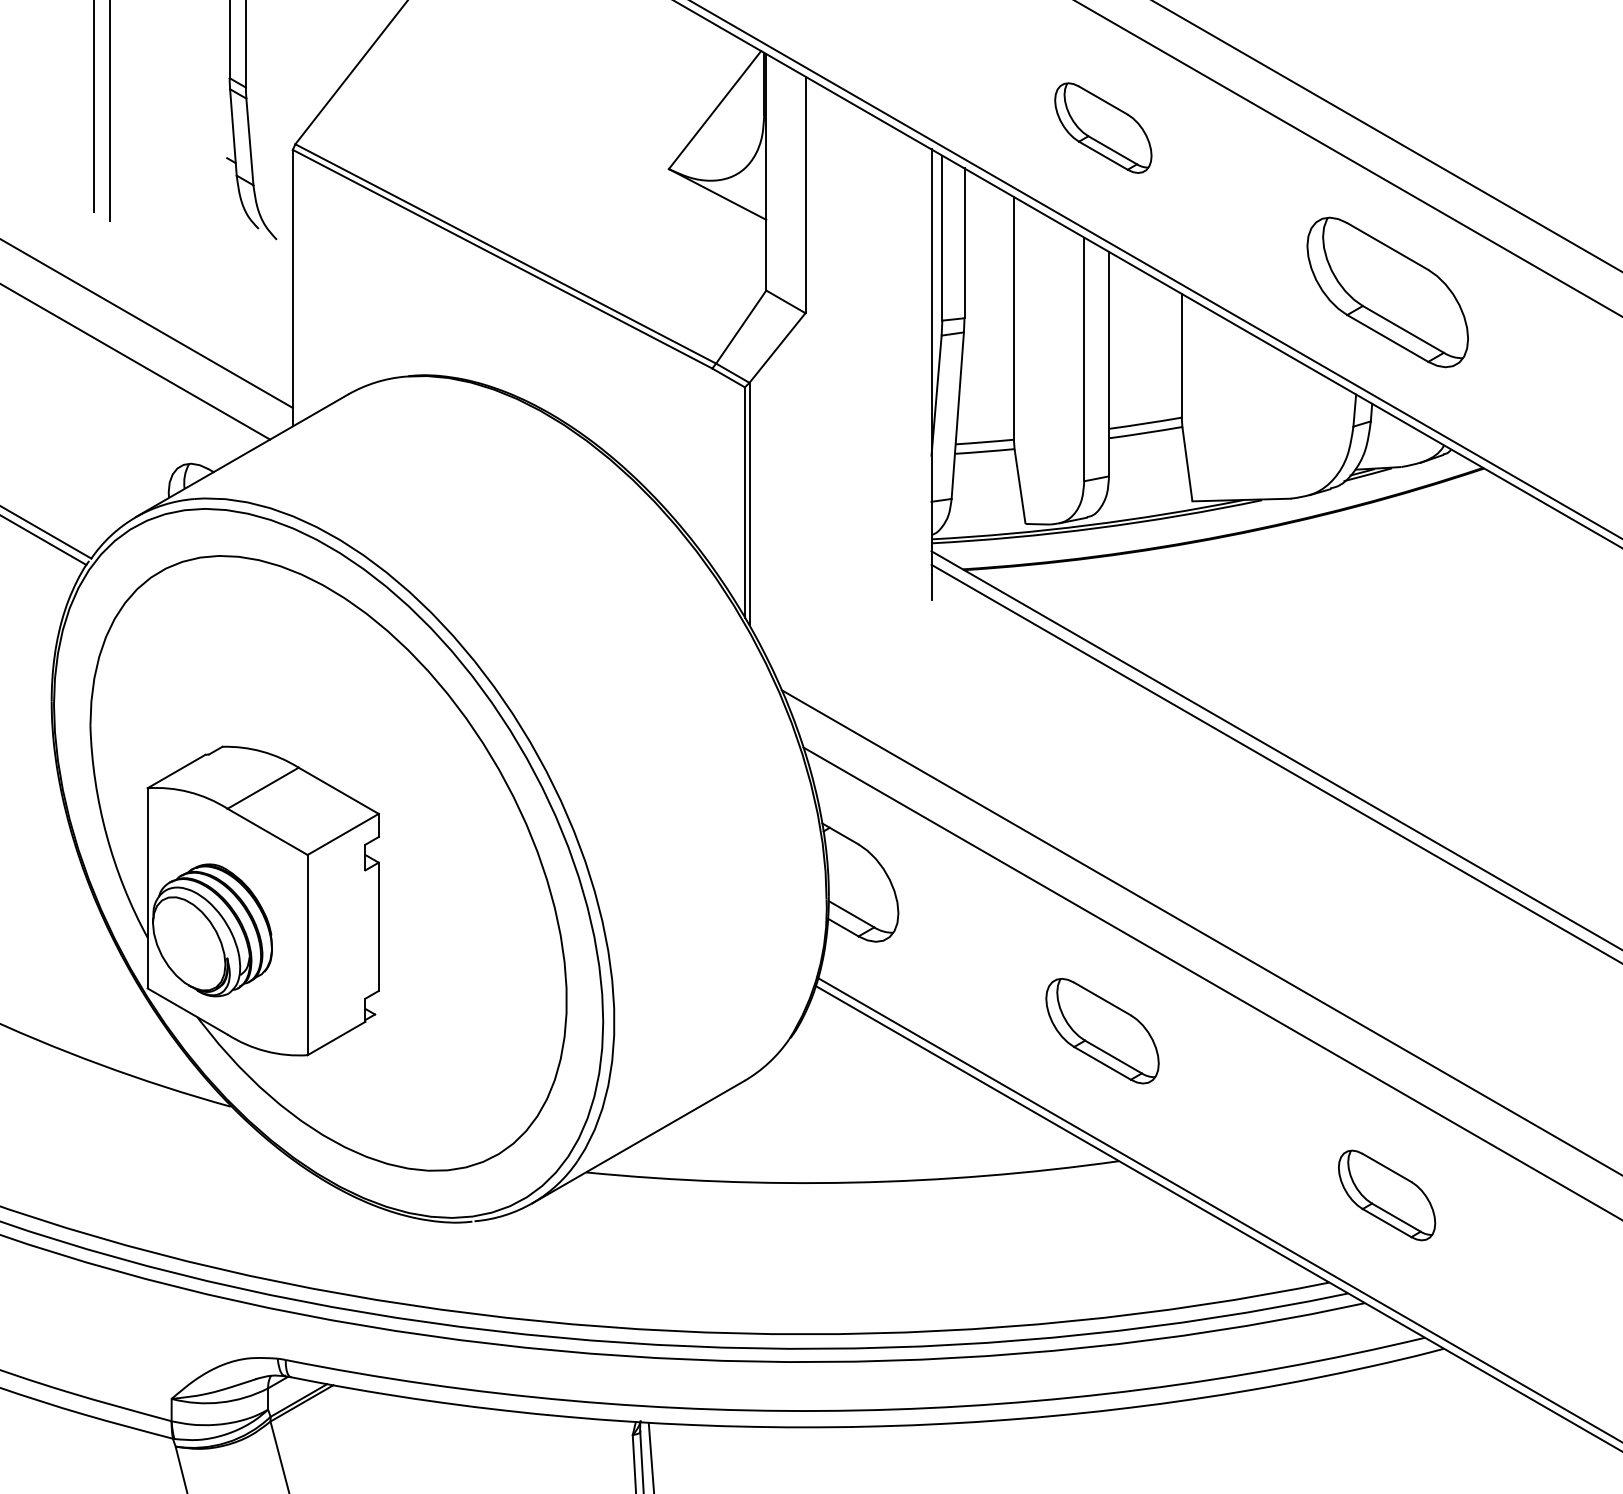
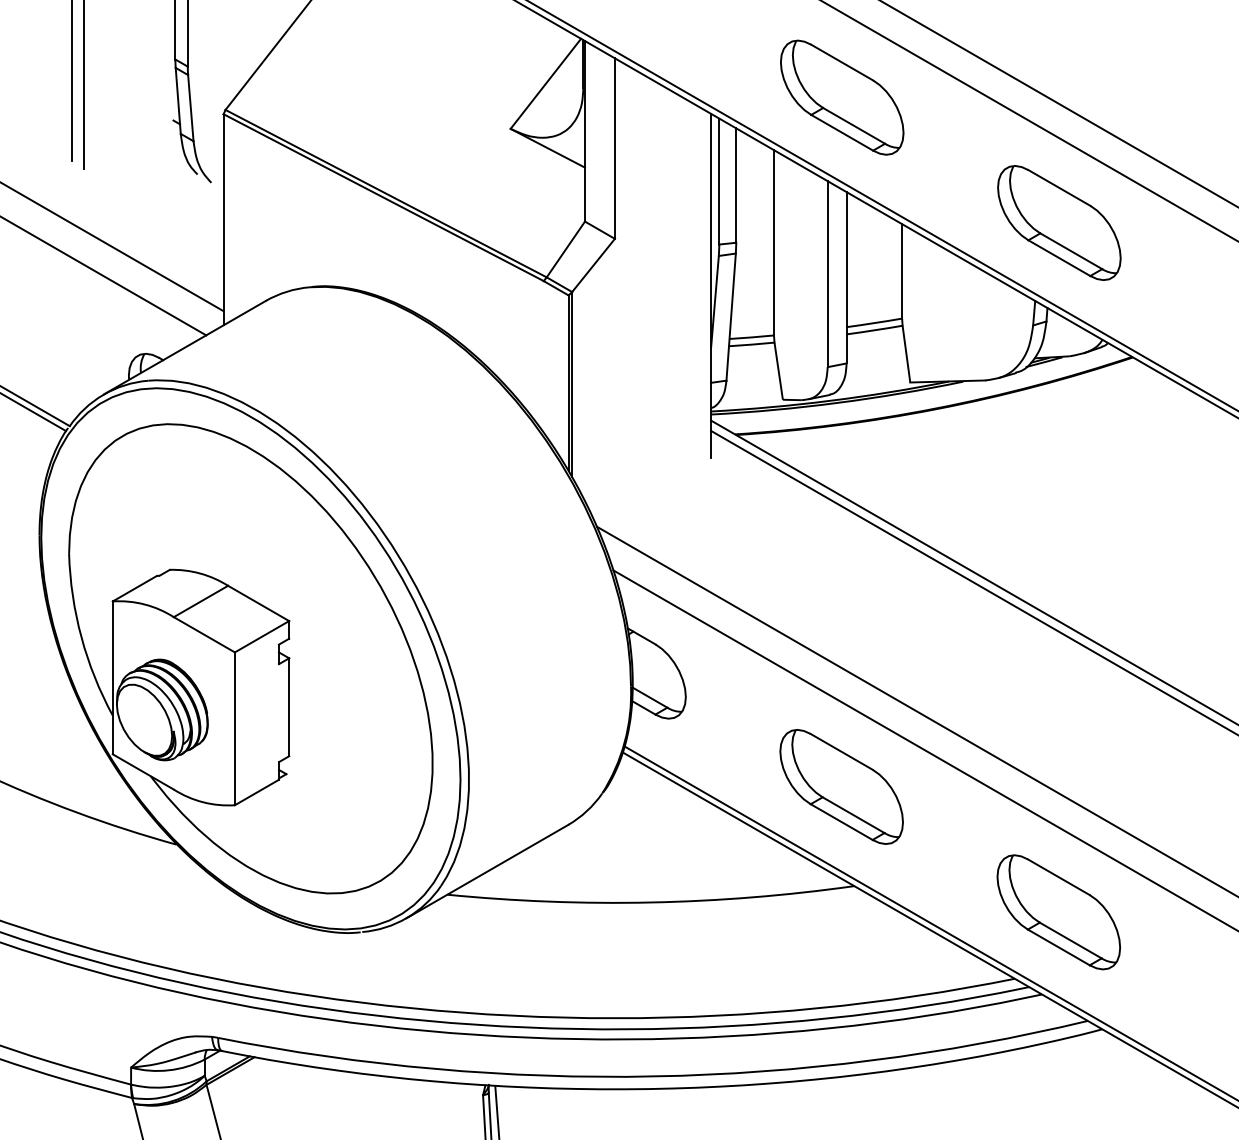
part: (1103, 127) -> (842, 97), size x1.67
part: (1102, 1030) -> (841, 786), size x1.43
part: (1386, 1195) -> (1058, 912), size x1.67

